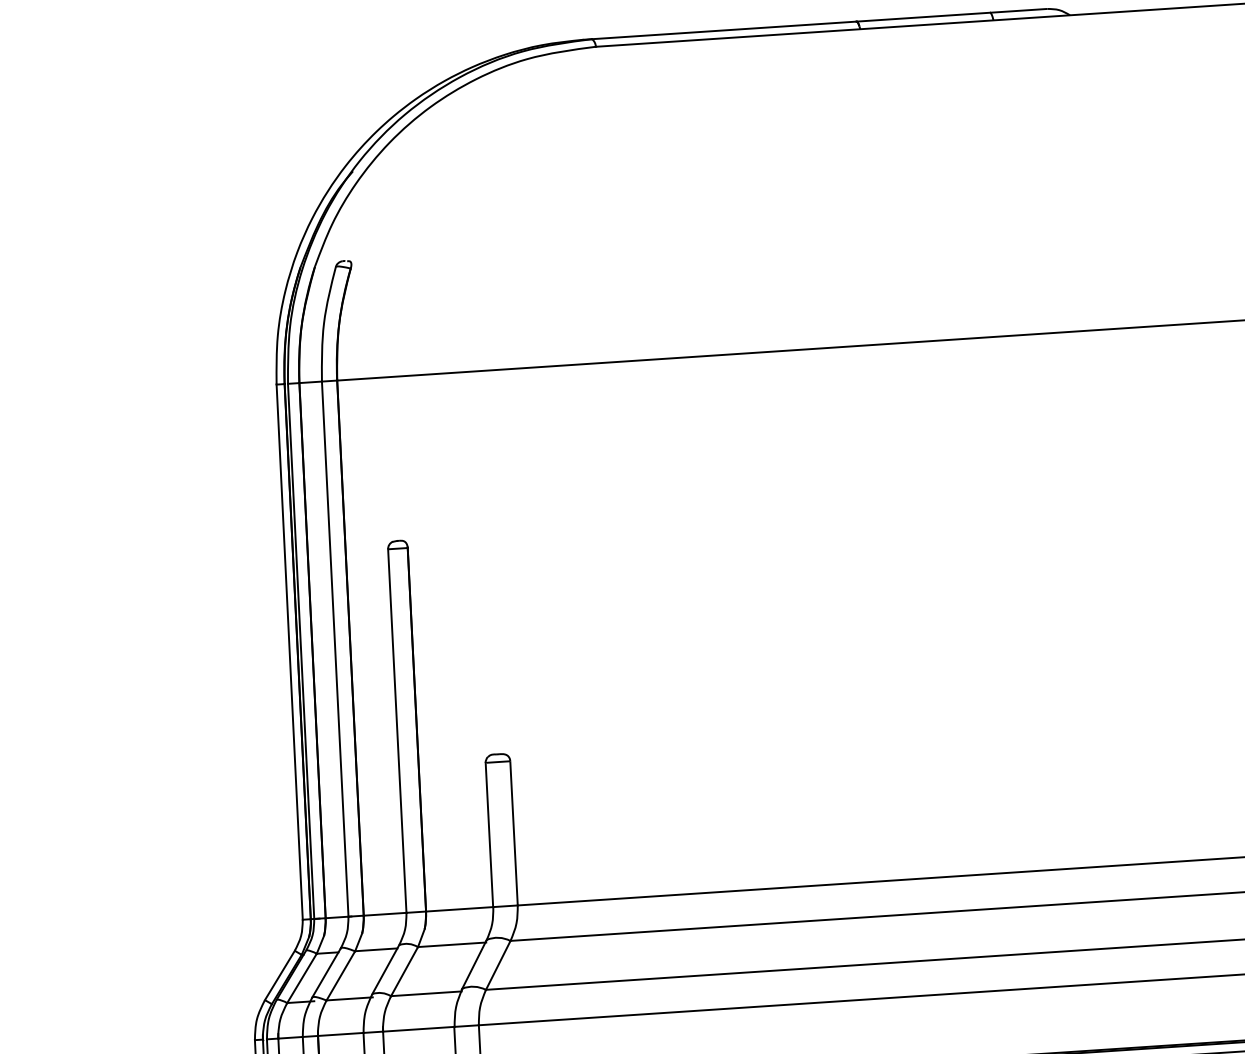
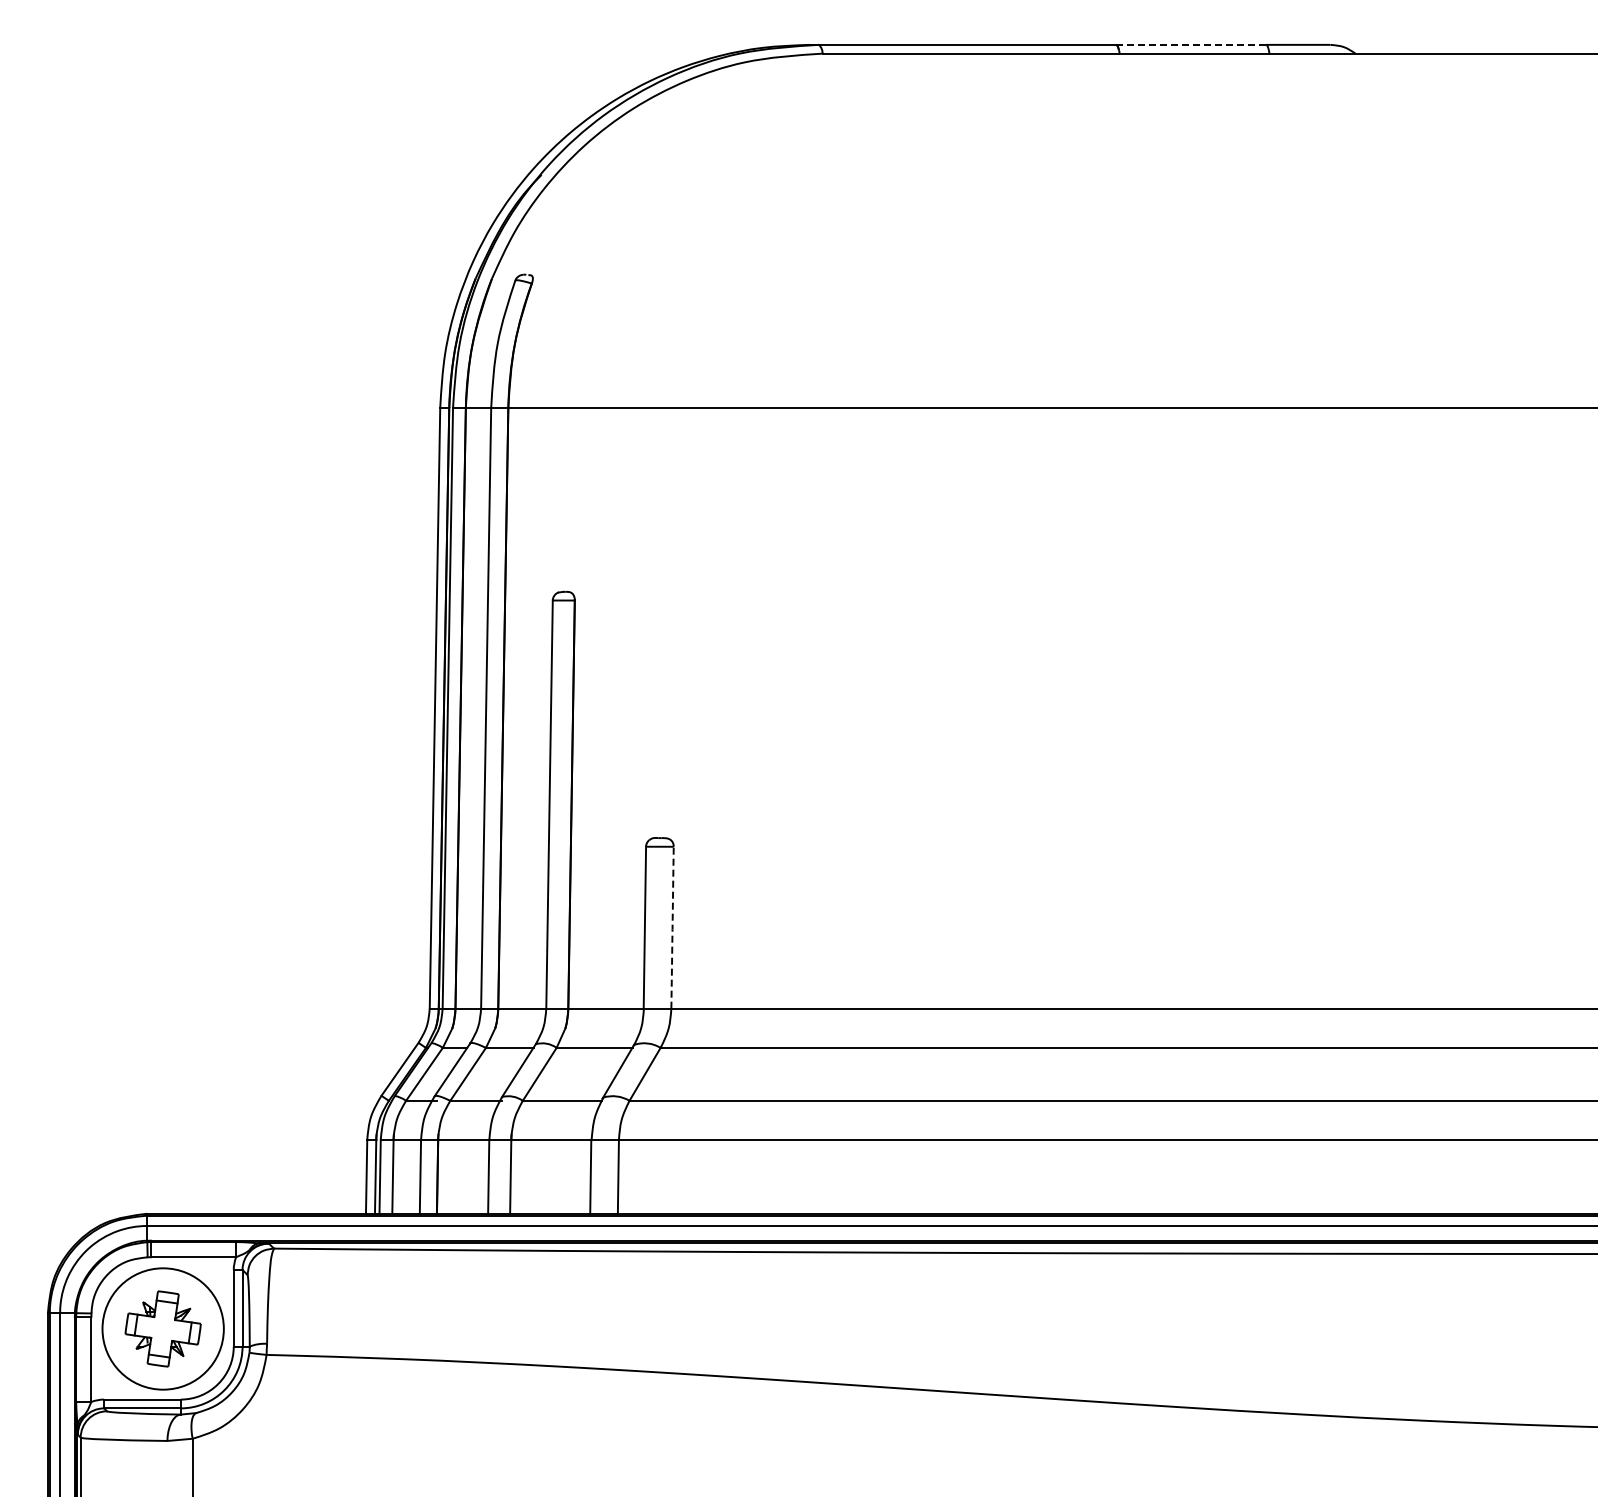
line: (923, 16) -> (1191, 44), solid -> dashed
line: (514, 834) -> (672, 928), solid -> dashed

